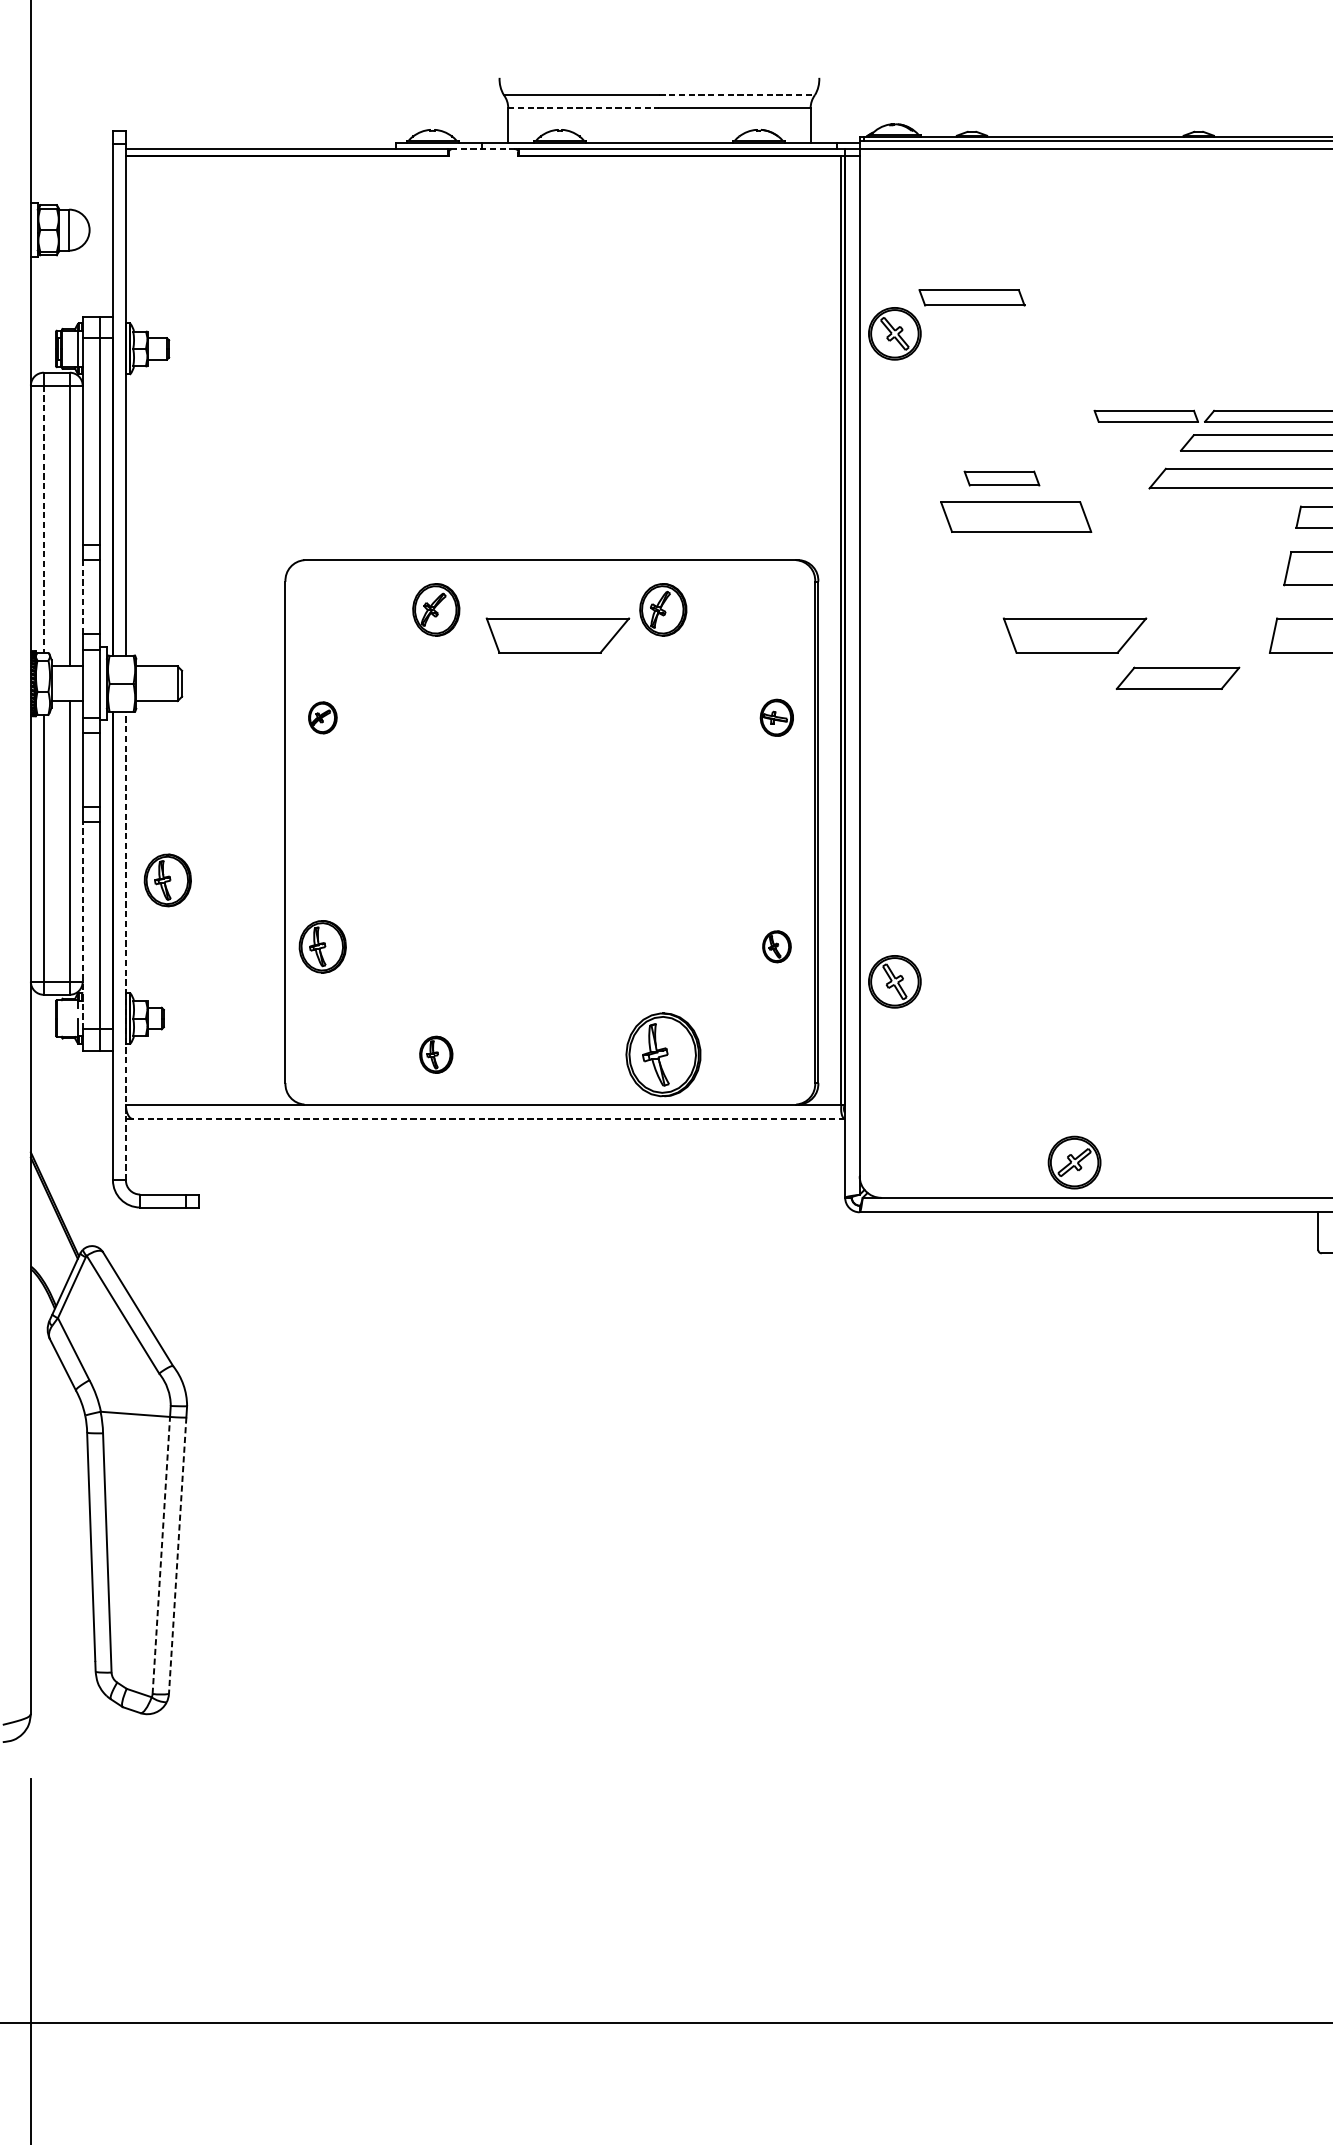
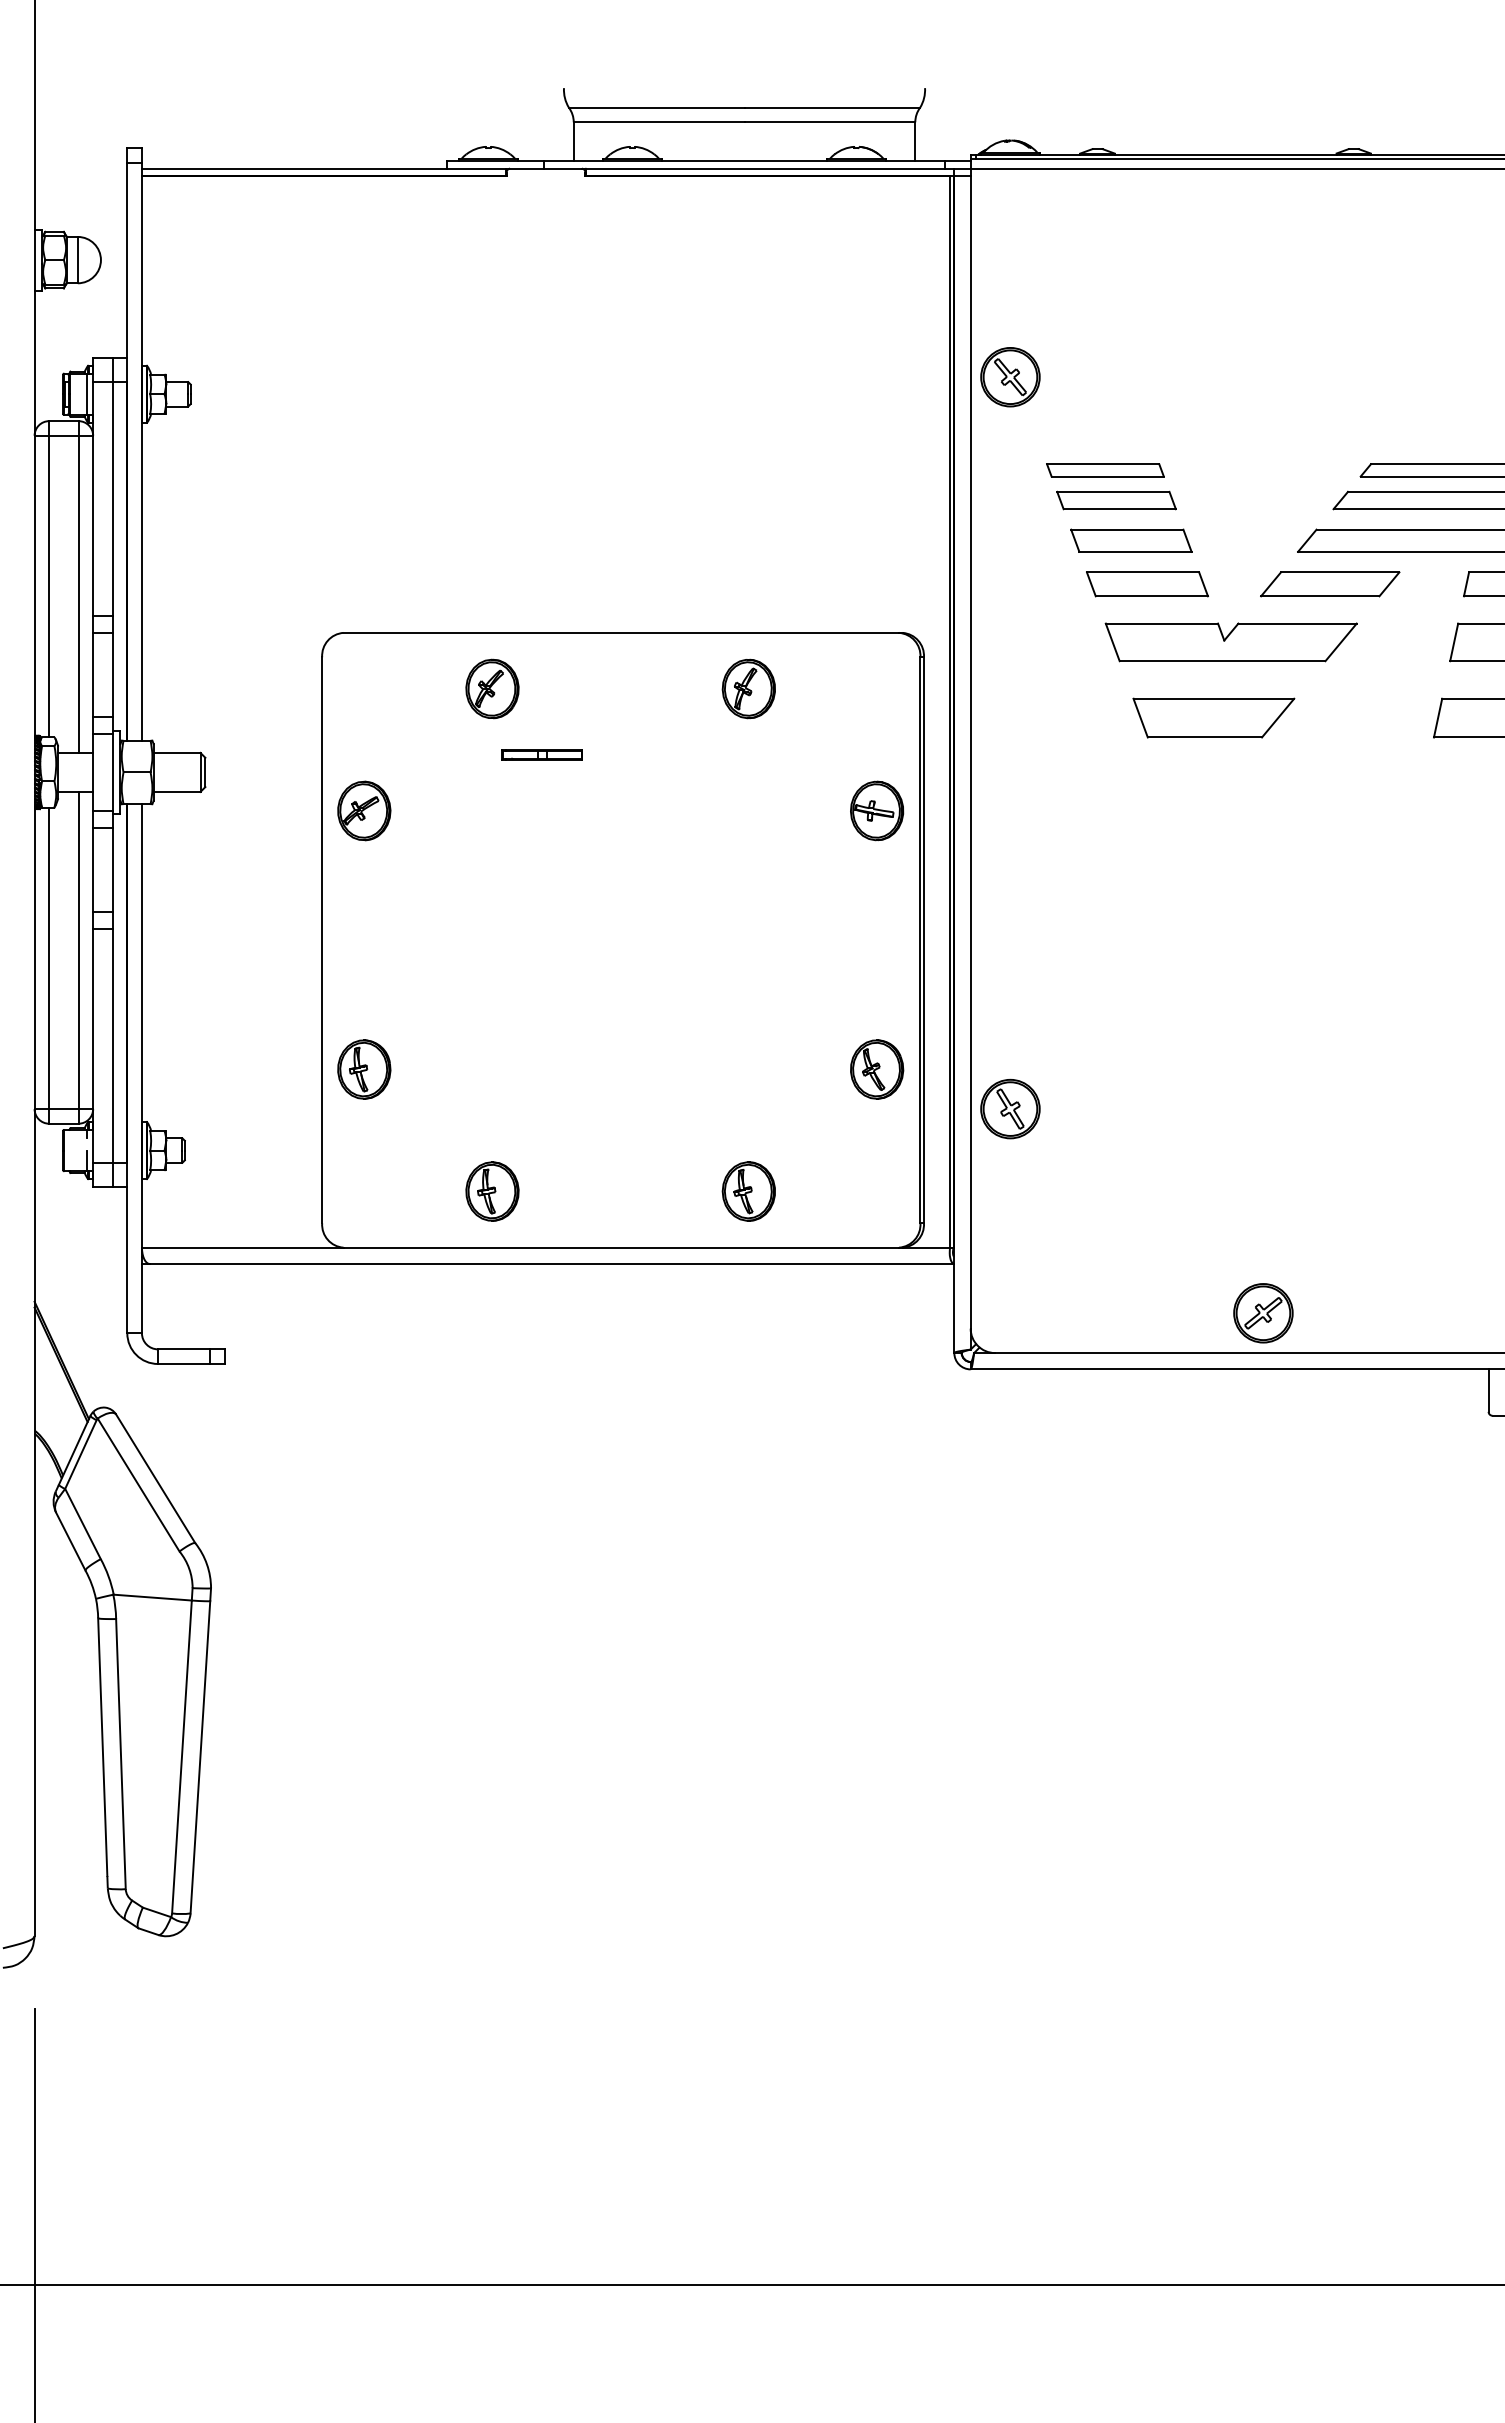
line: (737, 95) -> (832, 107), dashed -> solid
line: (584, 108) -> (659, 122), dashed -> solid
line: (484, 149) -> (546, 168), dashed -> solid
part: (971, 297) -> (1116, 500), moved
part: (1146, 416) -> (1105, 470), moved
part: (1002, 478) -> (1131, 540), size x1.43
part: (1016, 517) -> (1147, 584), size x0.71
line: (44, 519) -> (49, 586), dashed -> solid
part: (1089, 568) -> (1230, 642), added
line: (83, 597) -> (93, 674), dashed -> solid
part: (557, 635) -> (629, 717), removed
part: (479, 667) -> (541, 754), added
part: (1178, 678) -> (1330, 584), moved
part: (322, 717) -> (364, 810), size x1.67
part: (777, 717) -> (877, 810), size x1.43
part: (168, 880) -> (189, 994), removed
line: (83, 925) -> (93, 1045), dashed -> solid
line: (125, 945) -> (141, 1068), dashed -> solid
part: (777, 946) -> (877, 1069), size x1.67
part: (436, 1054) -> (492, 1191), size x1.43
part: (662, 1054) -> (748, 1191), size x0.62
line: (488, 1119) -> (551, 1264), dashed -> solid
part: (1074, 1162) -> (1263, 1313), moved
line: (160, 1555) -> (181, 1756), dashed -> solid
line: (177, 1555) -> (200, 1757), dashed -> solid

